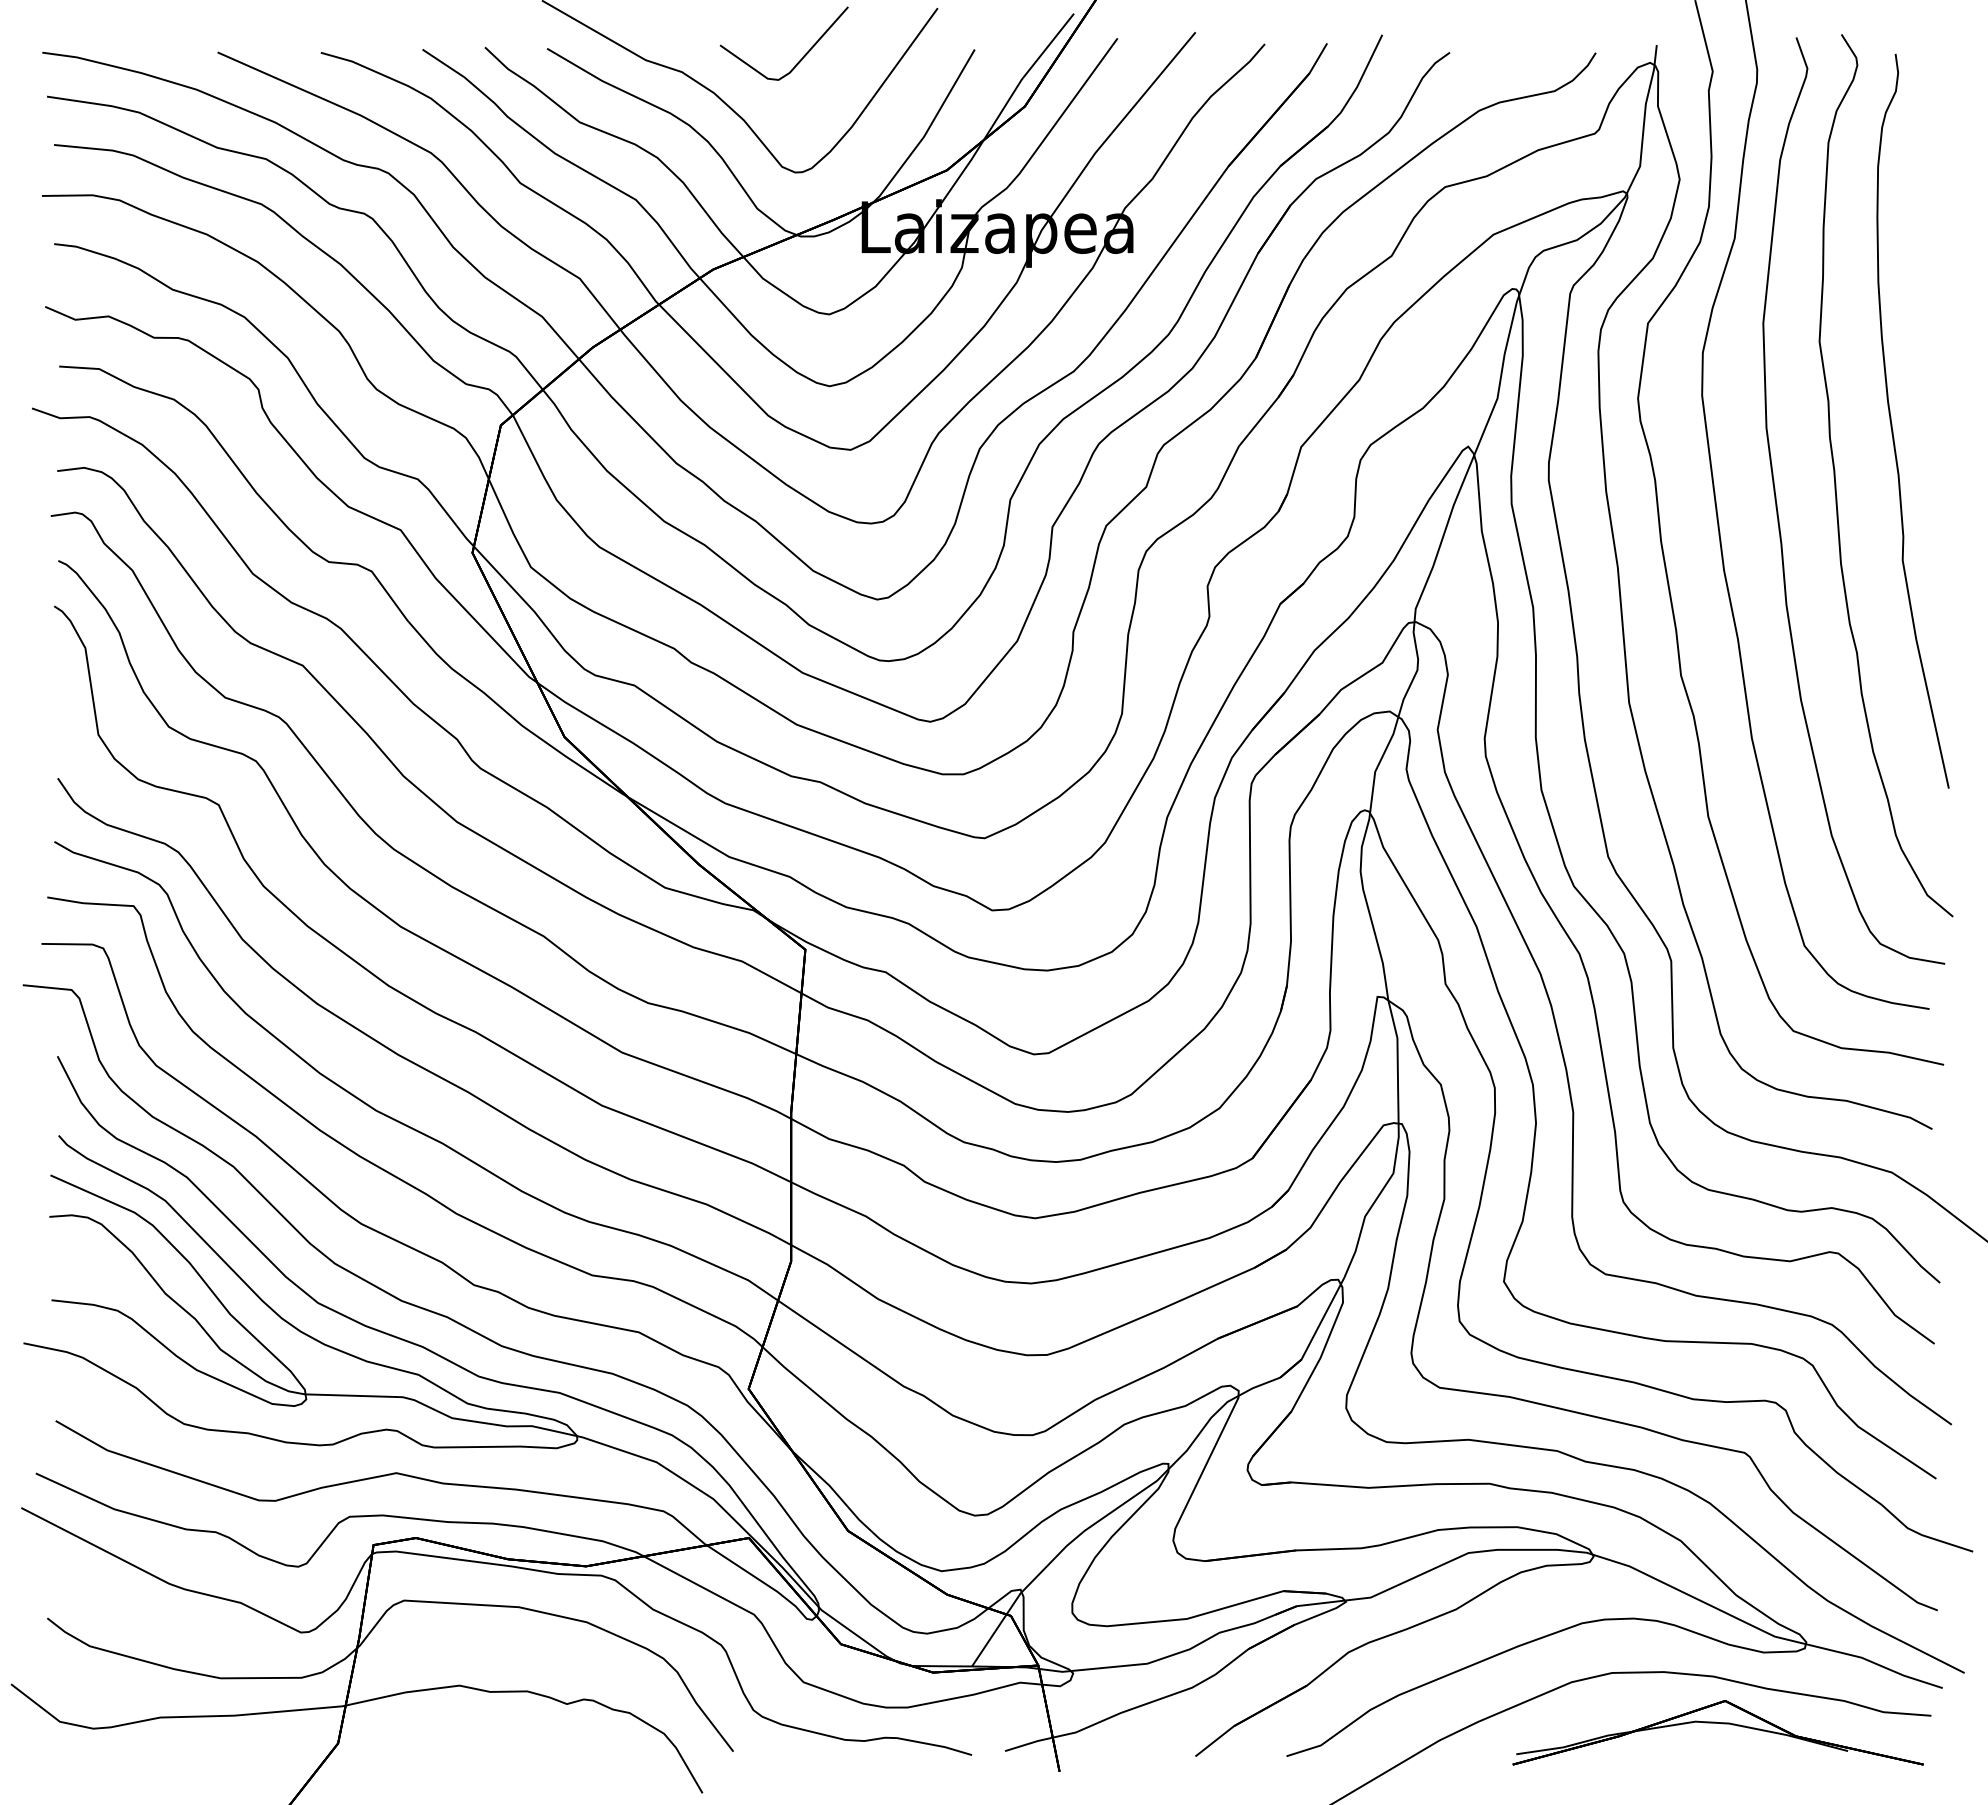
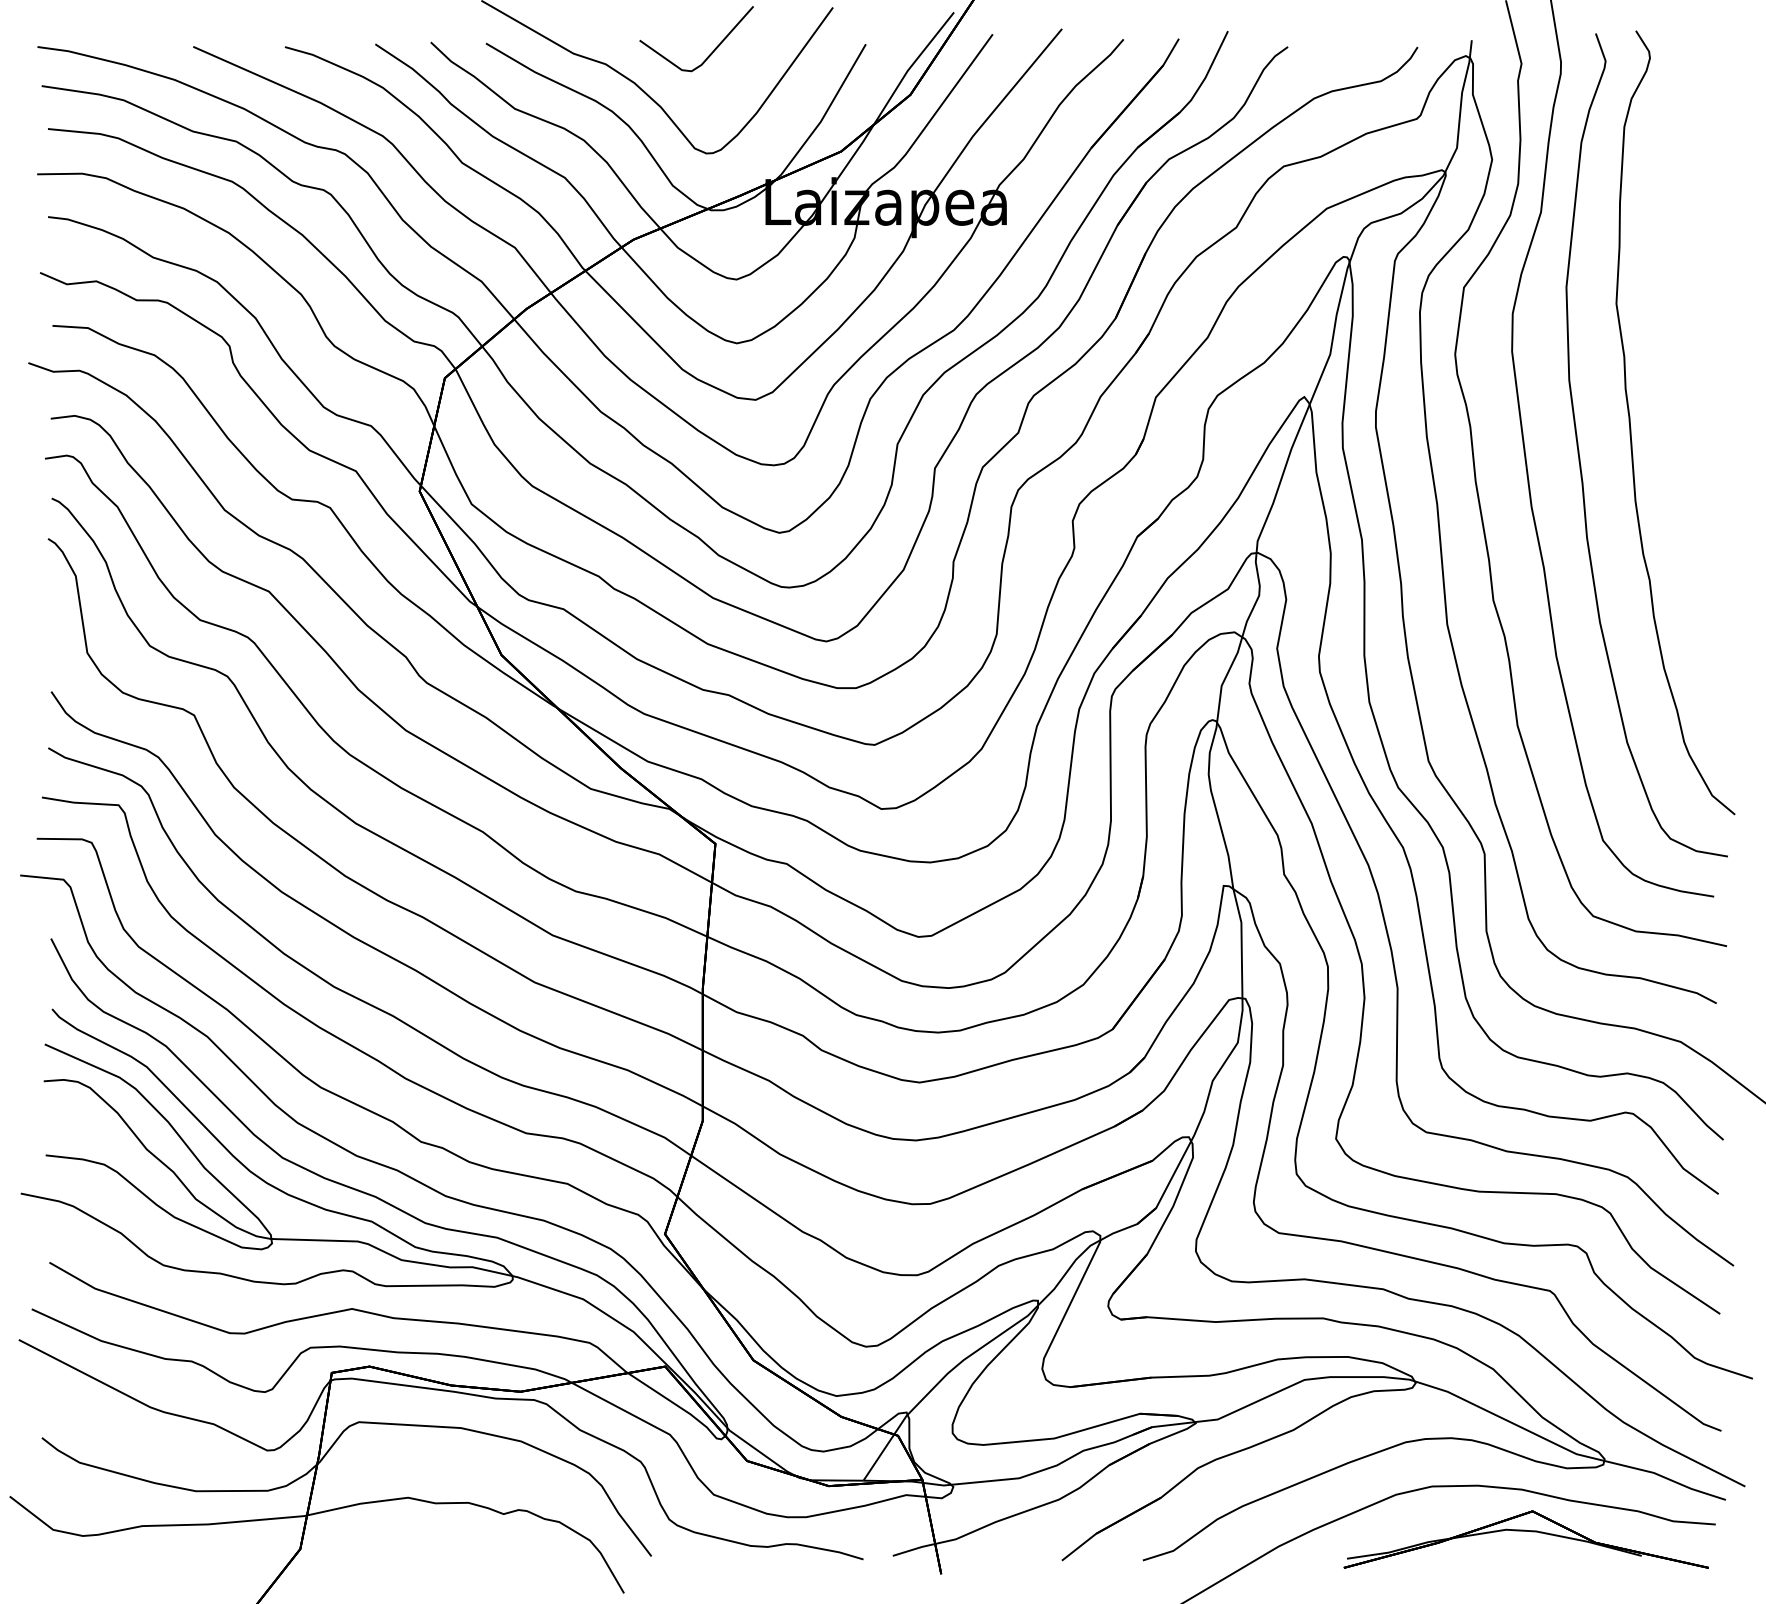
curve: (1892, 423) -> (1681, 376), removed

